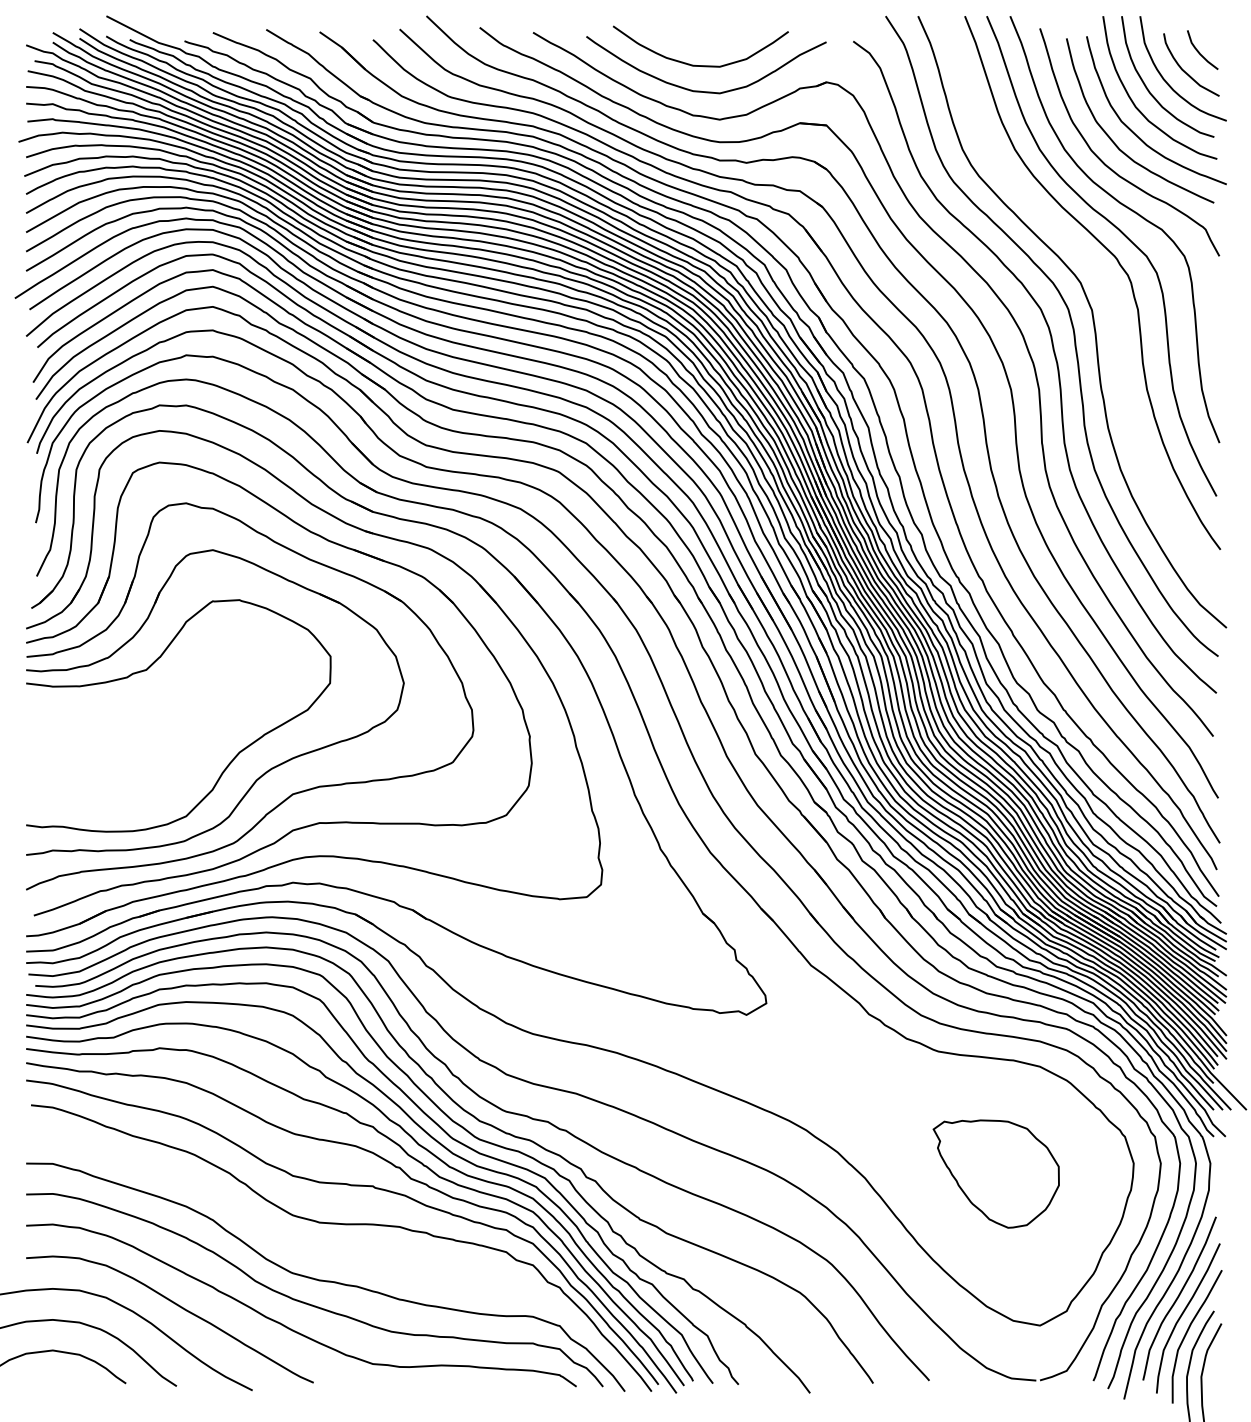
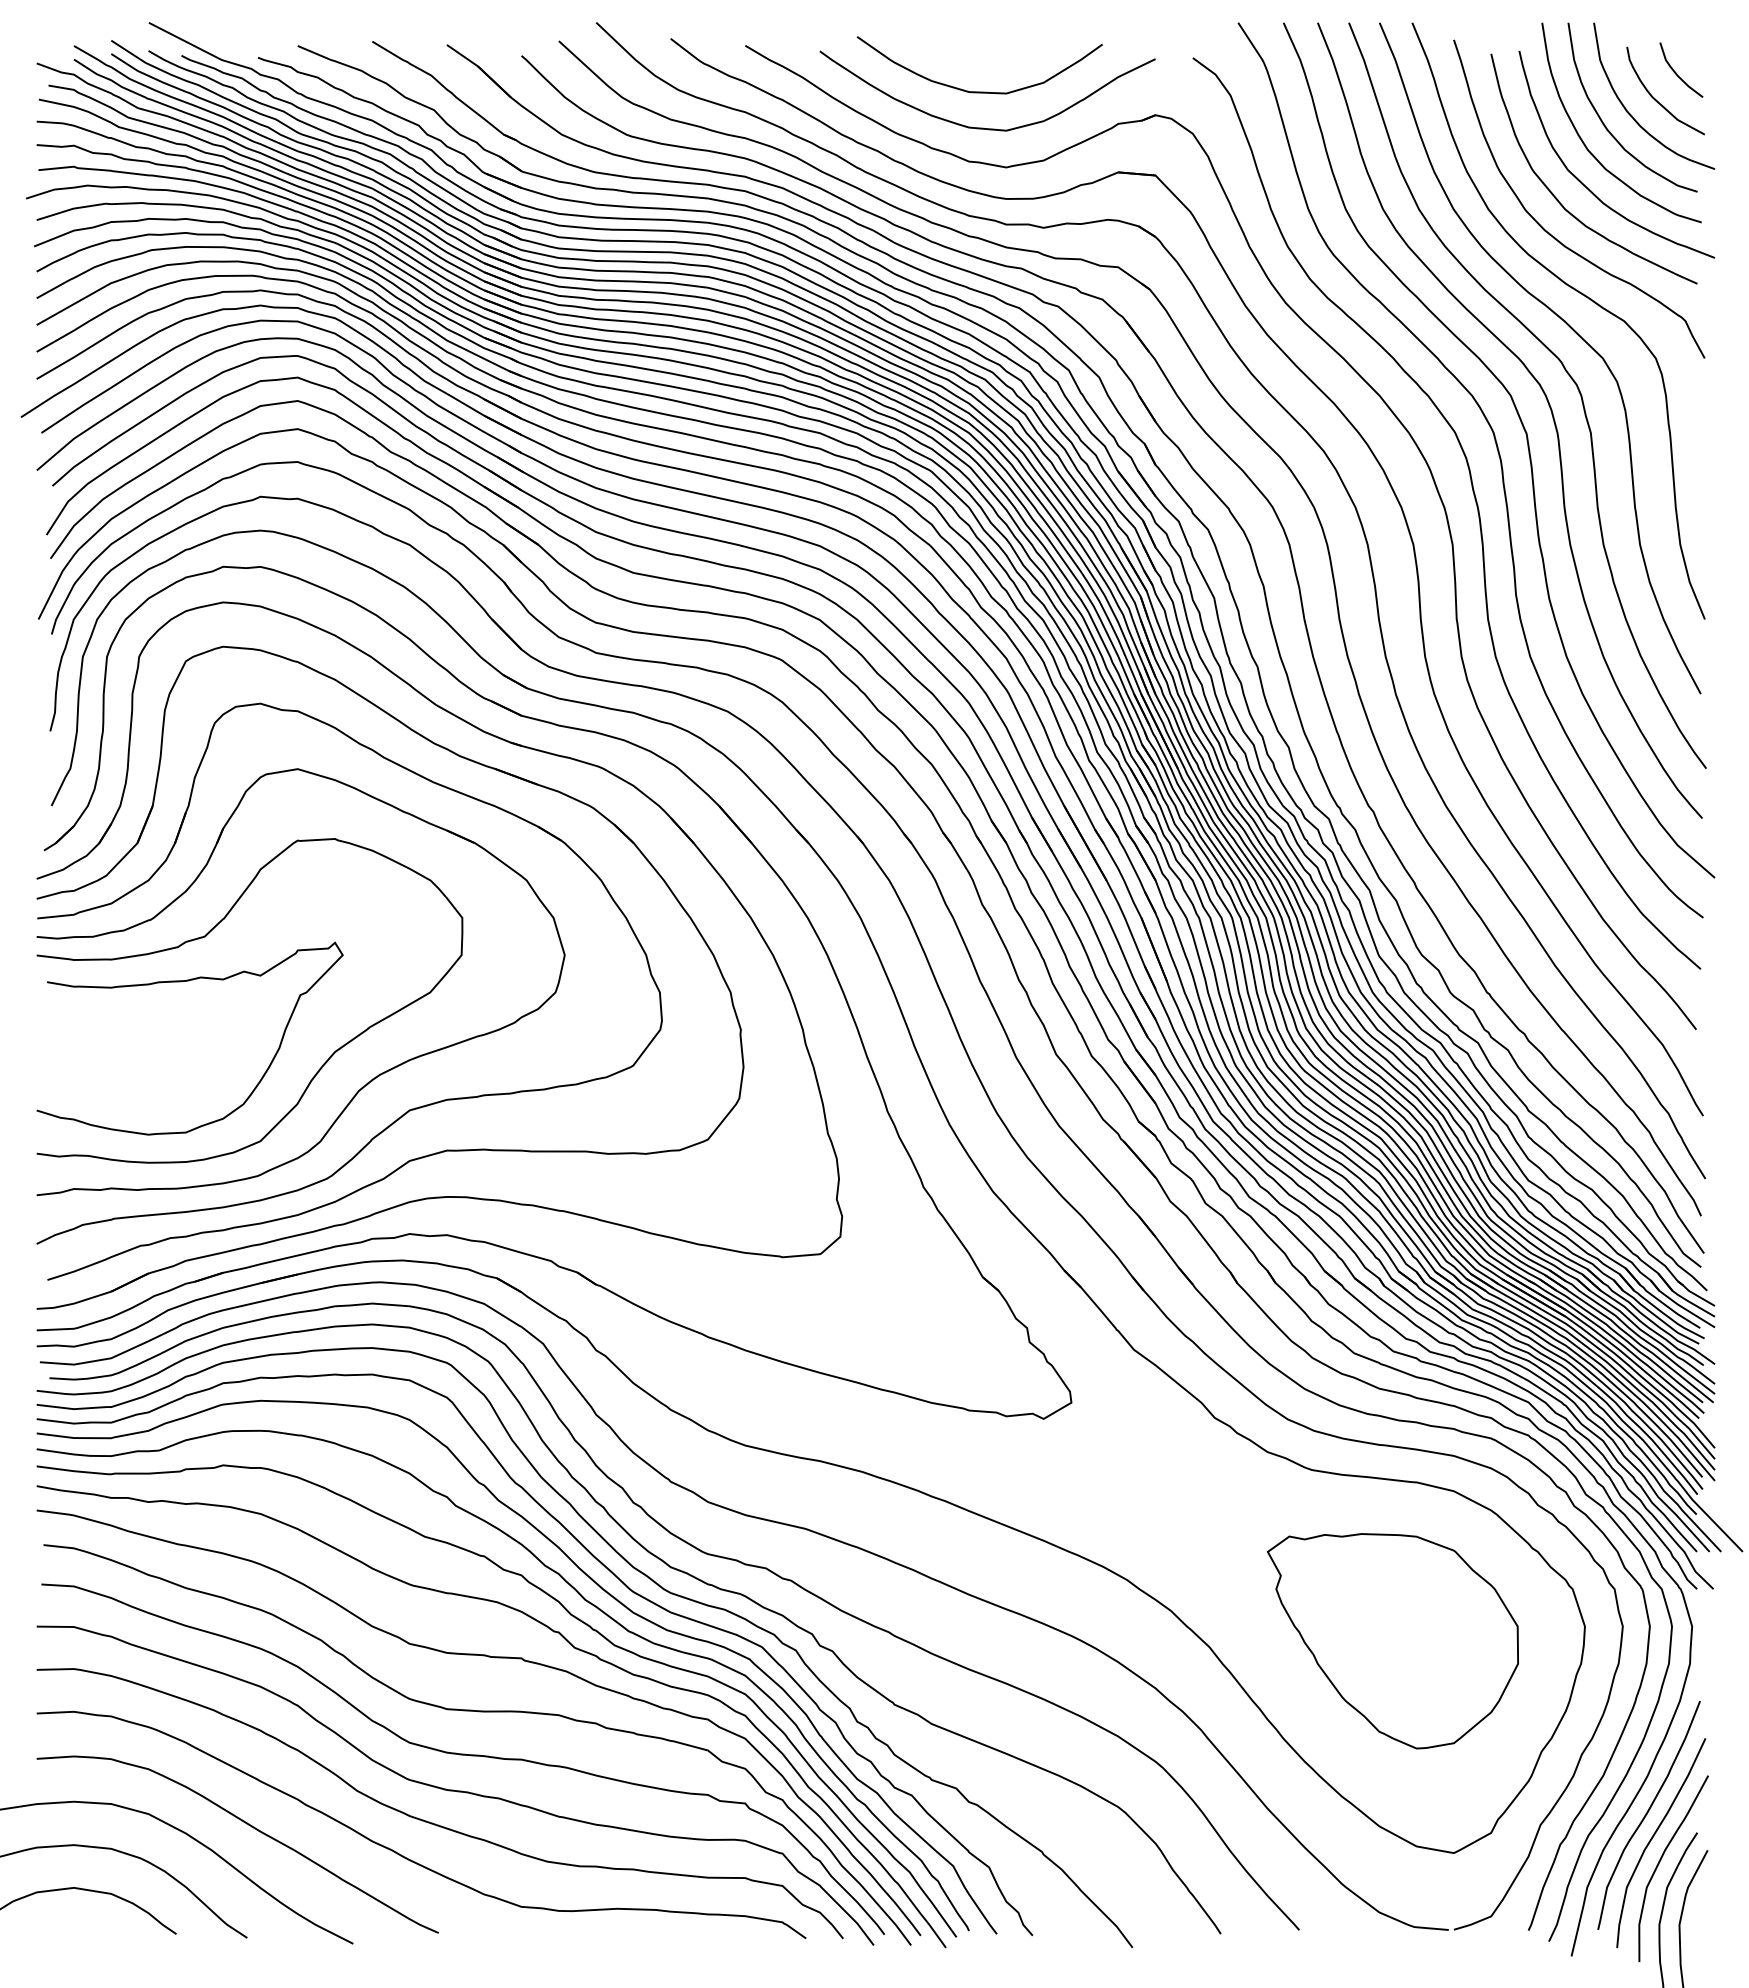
curve: (1106, 288) -> (1547, 403), added
curve: (129, 702) -> (181, 982), added
part: (996, 1174) -> (1392, 1641), size x1.43
curve: (330, 1255) -> (462, 1755), added

